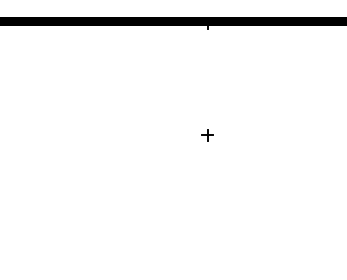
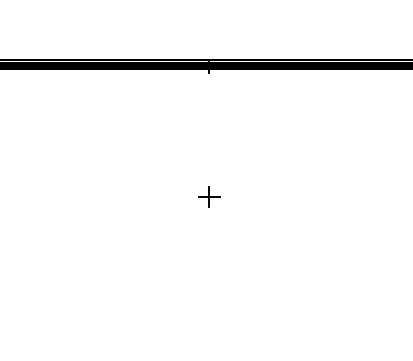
part: (207, 135) -> (209, 196), size x1.6

